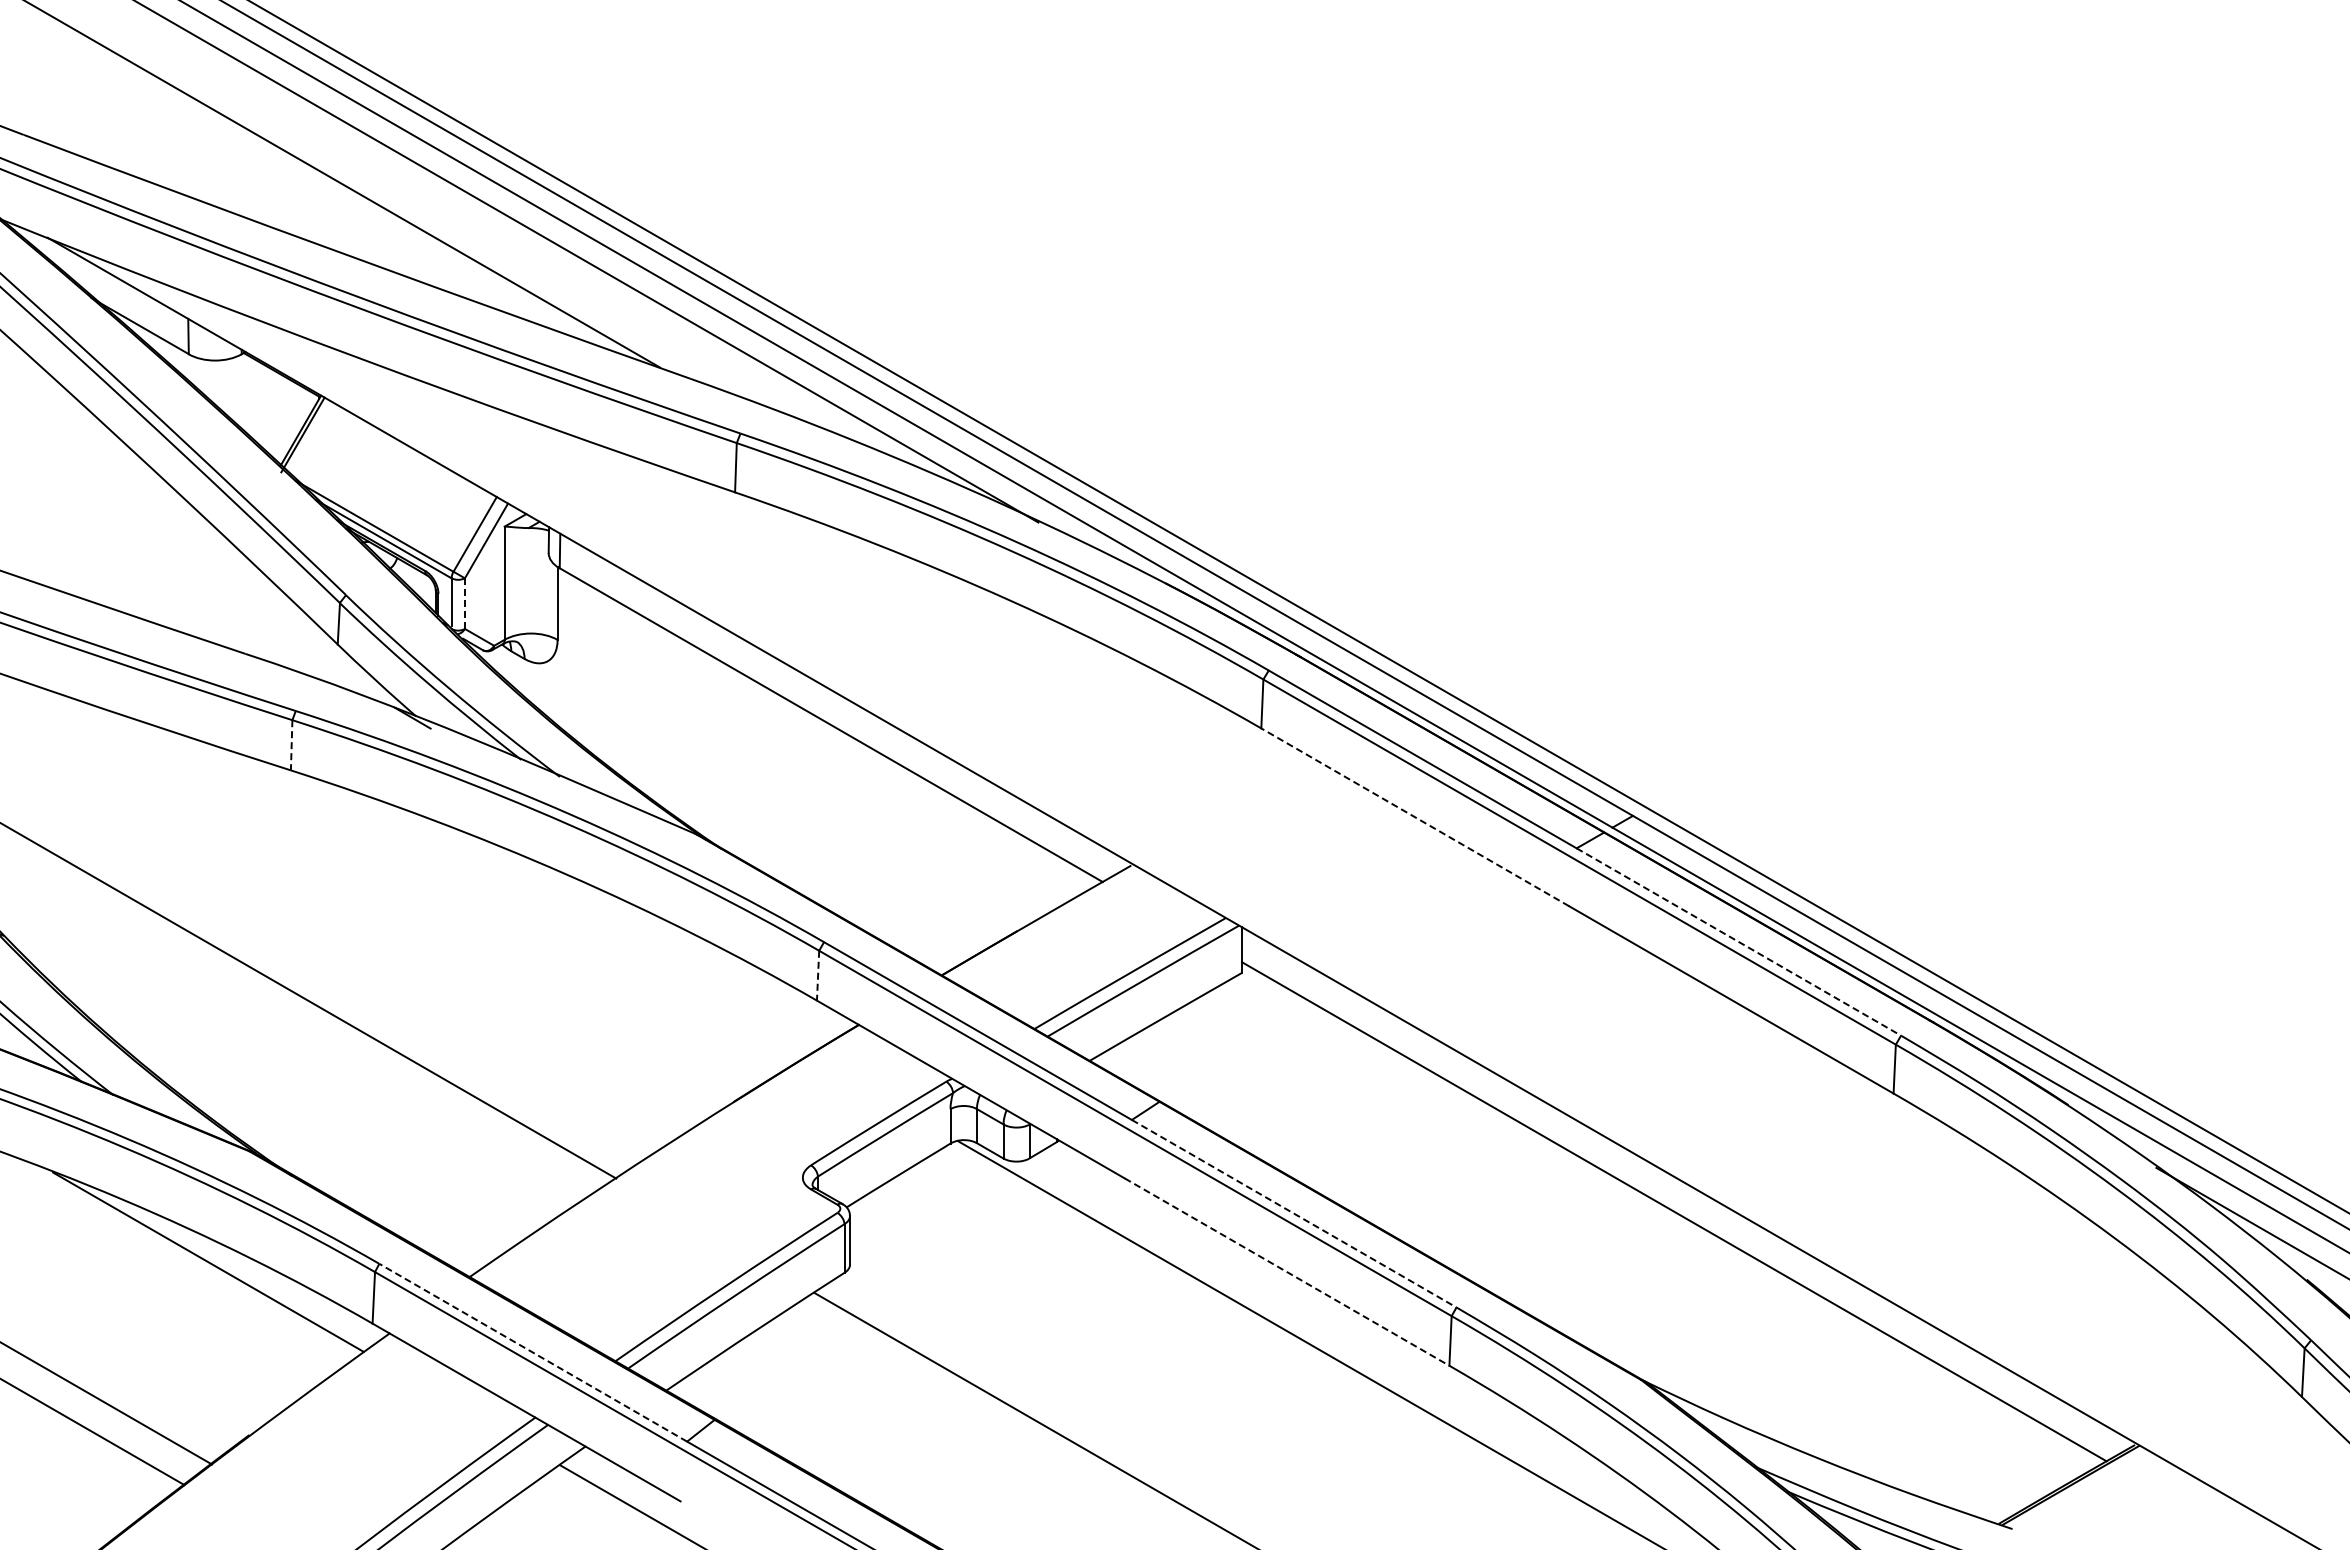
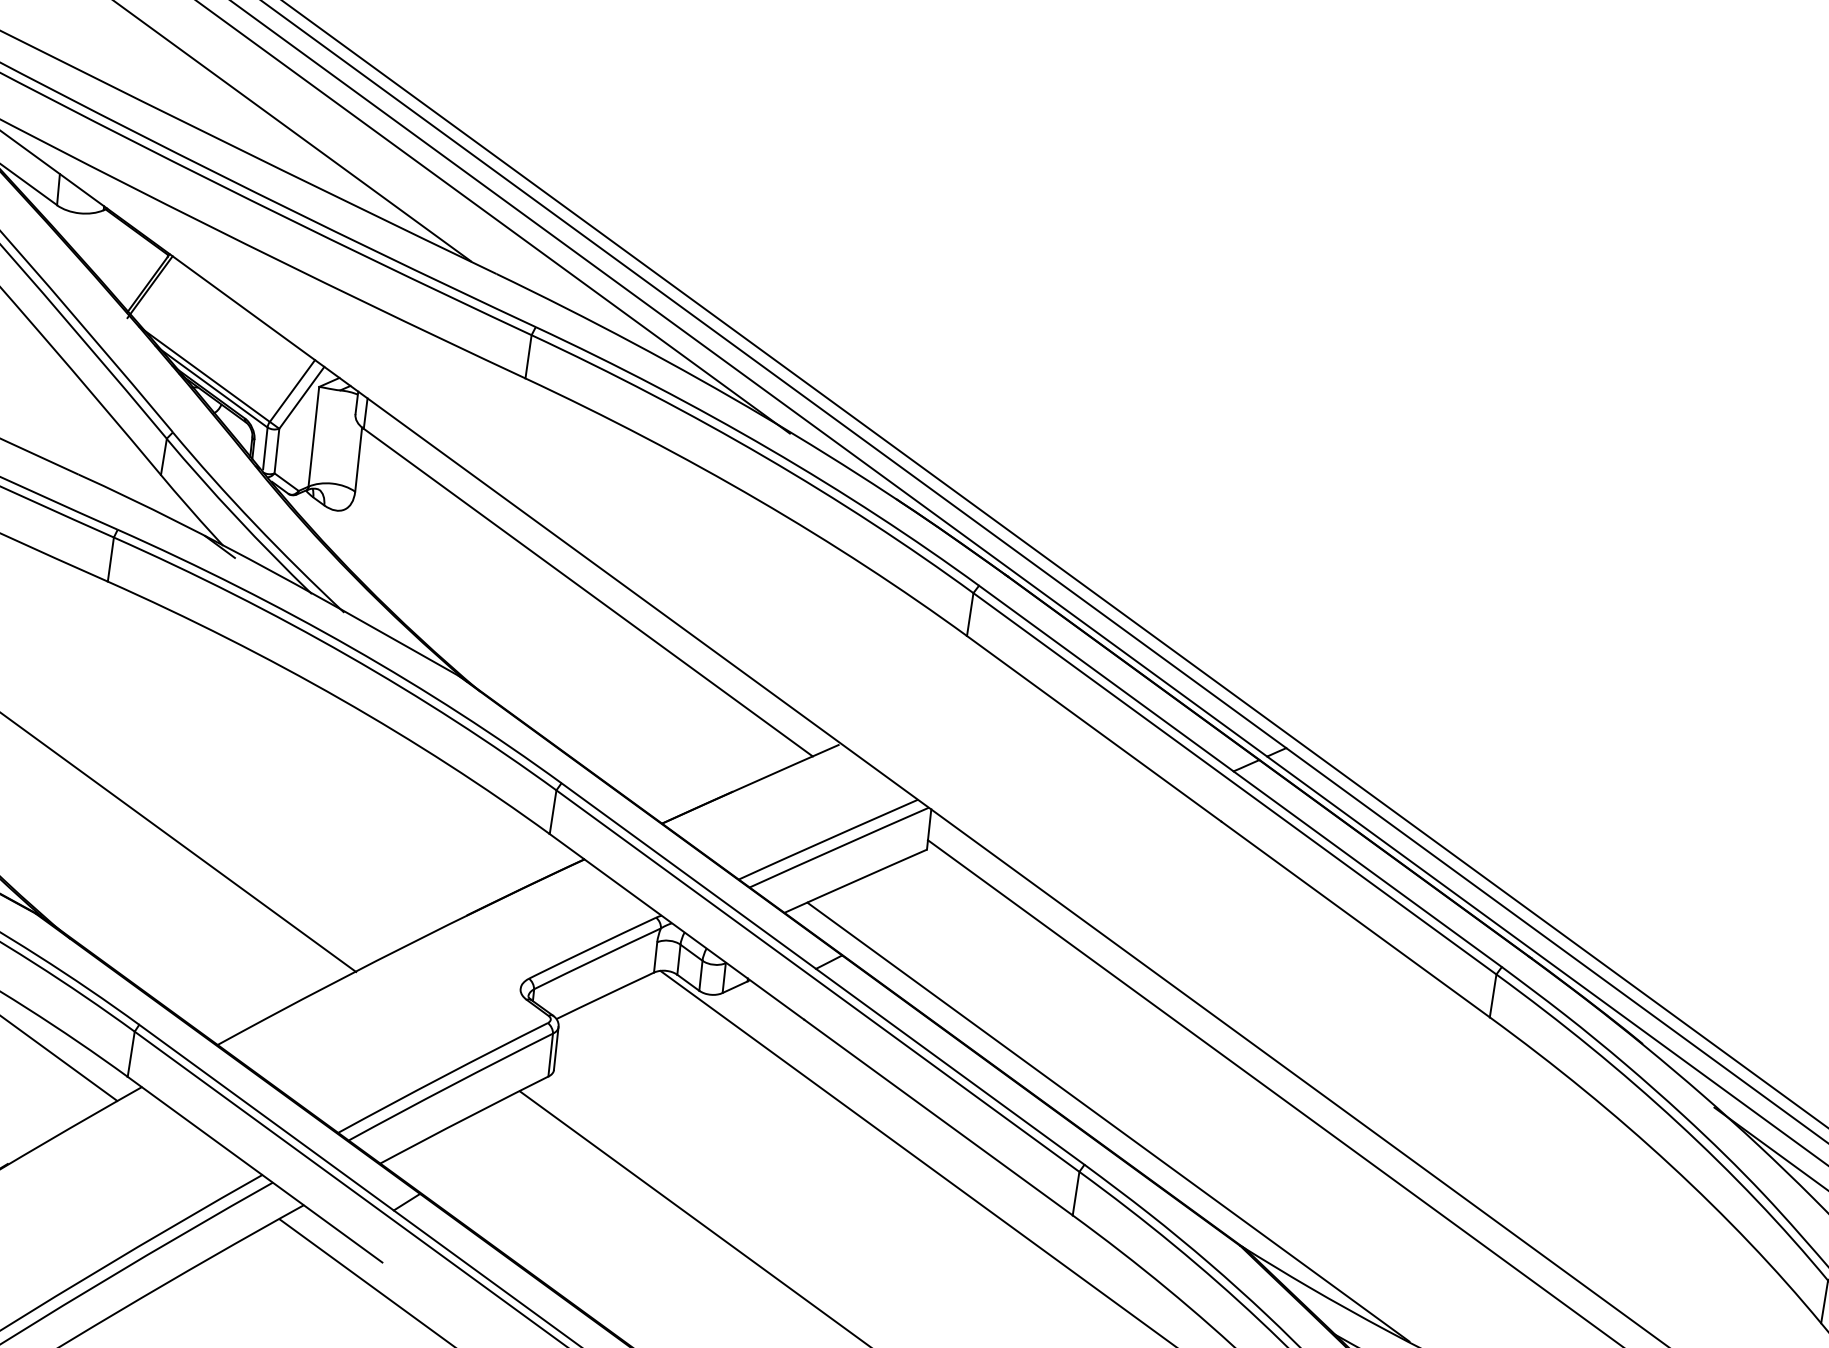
line: (464, 604) -> (276, 451), dashed -> solid
line: (291, 745) -> (110, 559), dashed -> solid
line: (1415, 817) -> (1094, 729), dashed -> solid
line: (1739, 942) -> (1368, 869), dashed -> solid
line: (818, 975) -> (553, 812), dashed -> solid
line: (1294, 1213) -> (950, 1066), dashed -> solid
line: (1478, 1256) -> (1108, 1121), added
line: (1287, 1272) -> (938, 1117), dashed -> solid
line: (533, 1352) -> (266, 1117), dashed -> solid

